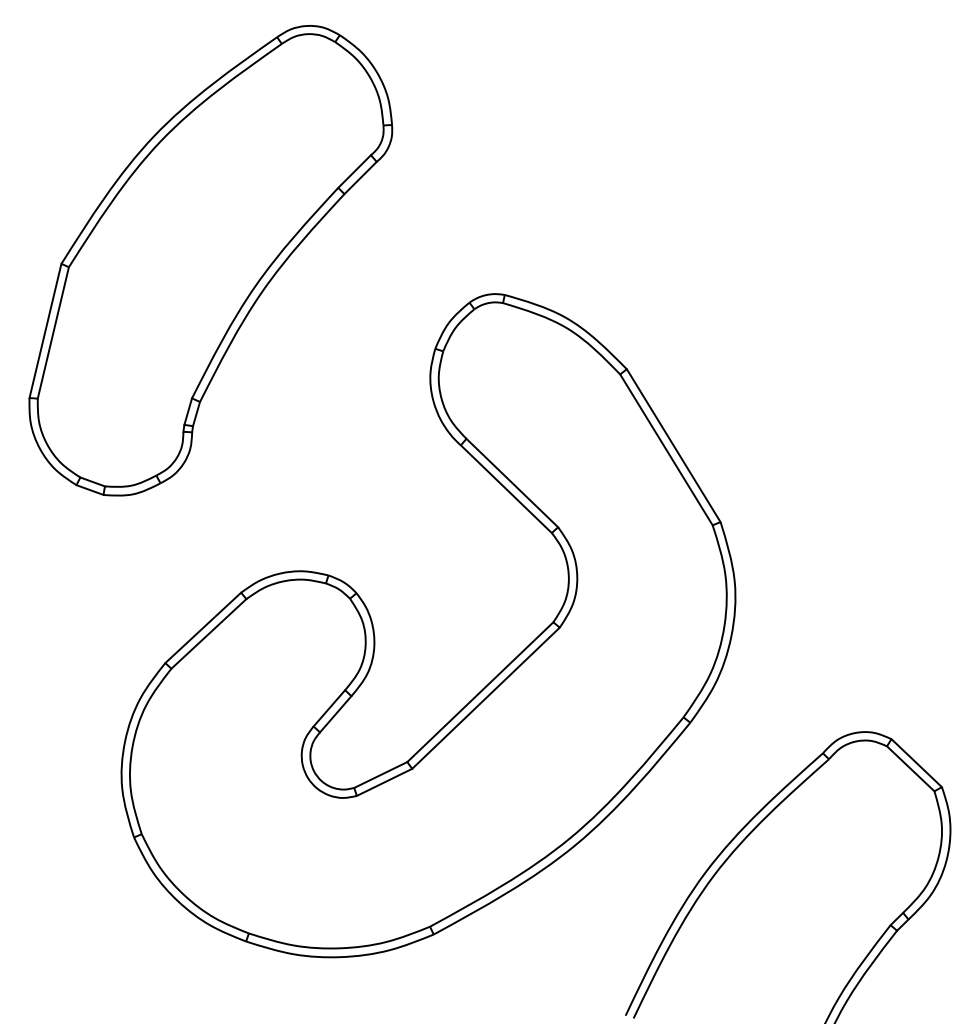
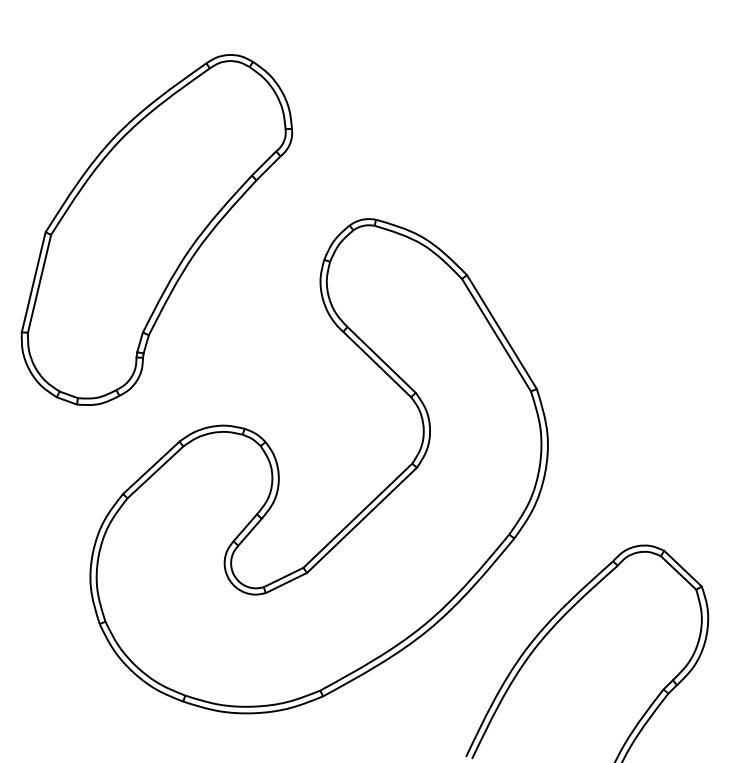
part: (210, 260) -> (156, 229), moved

